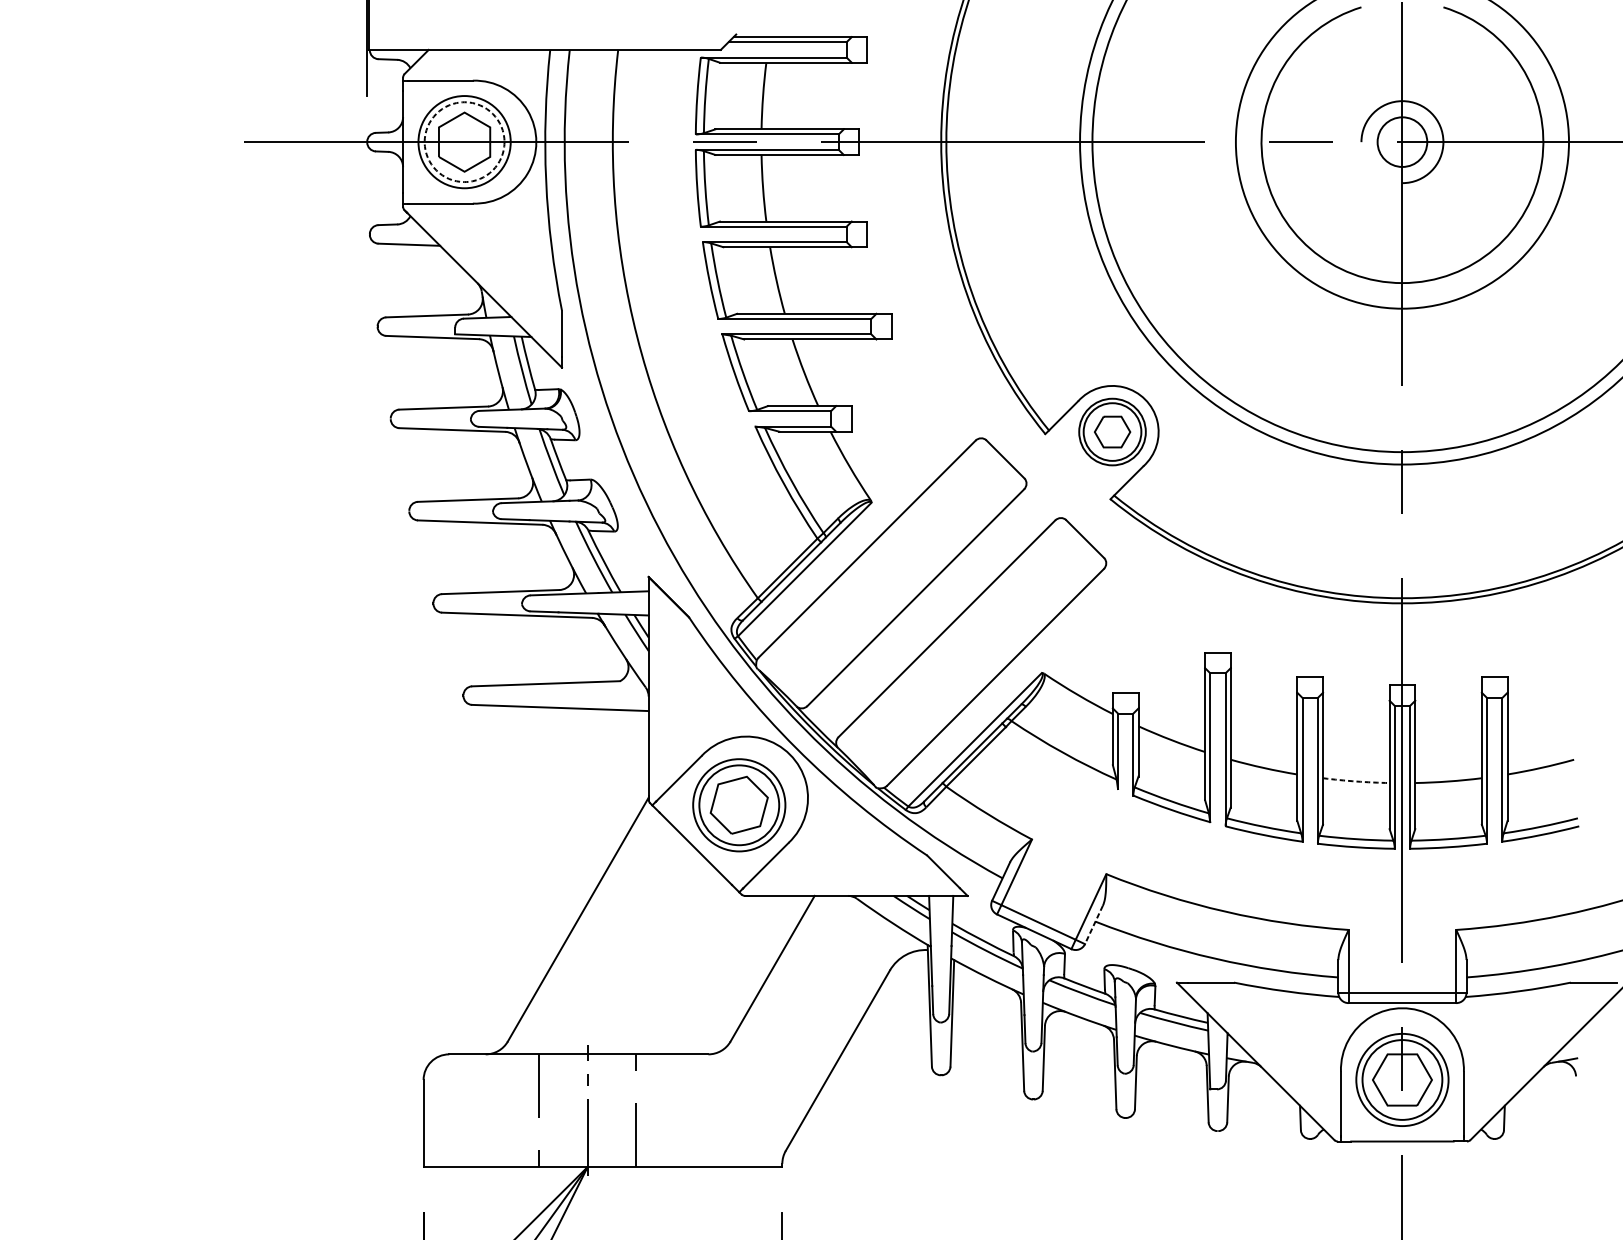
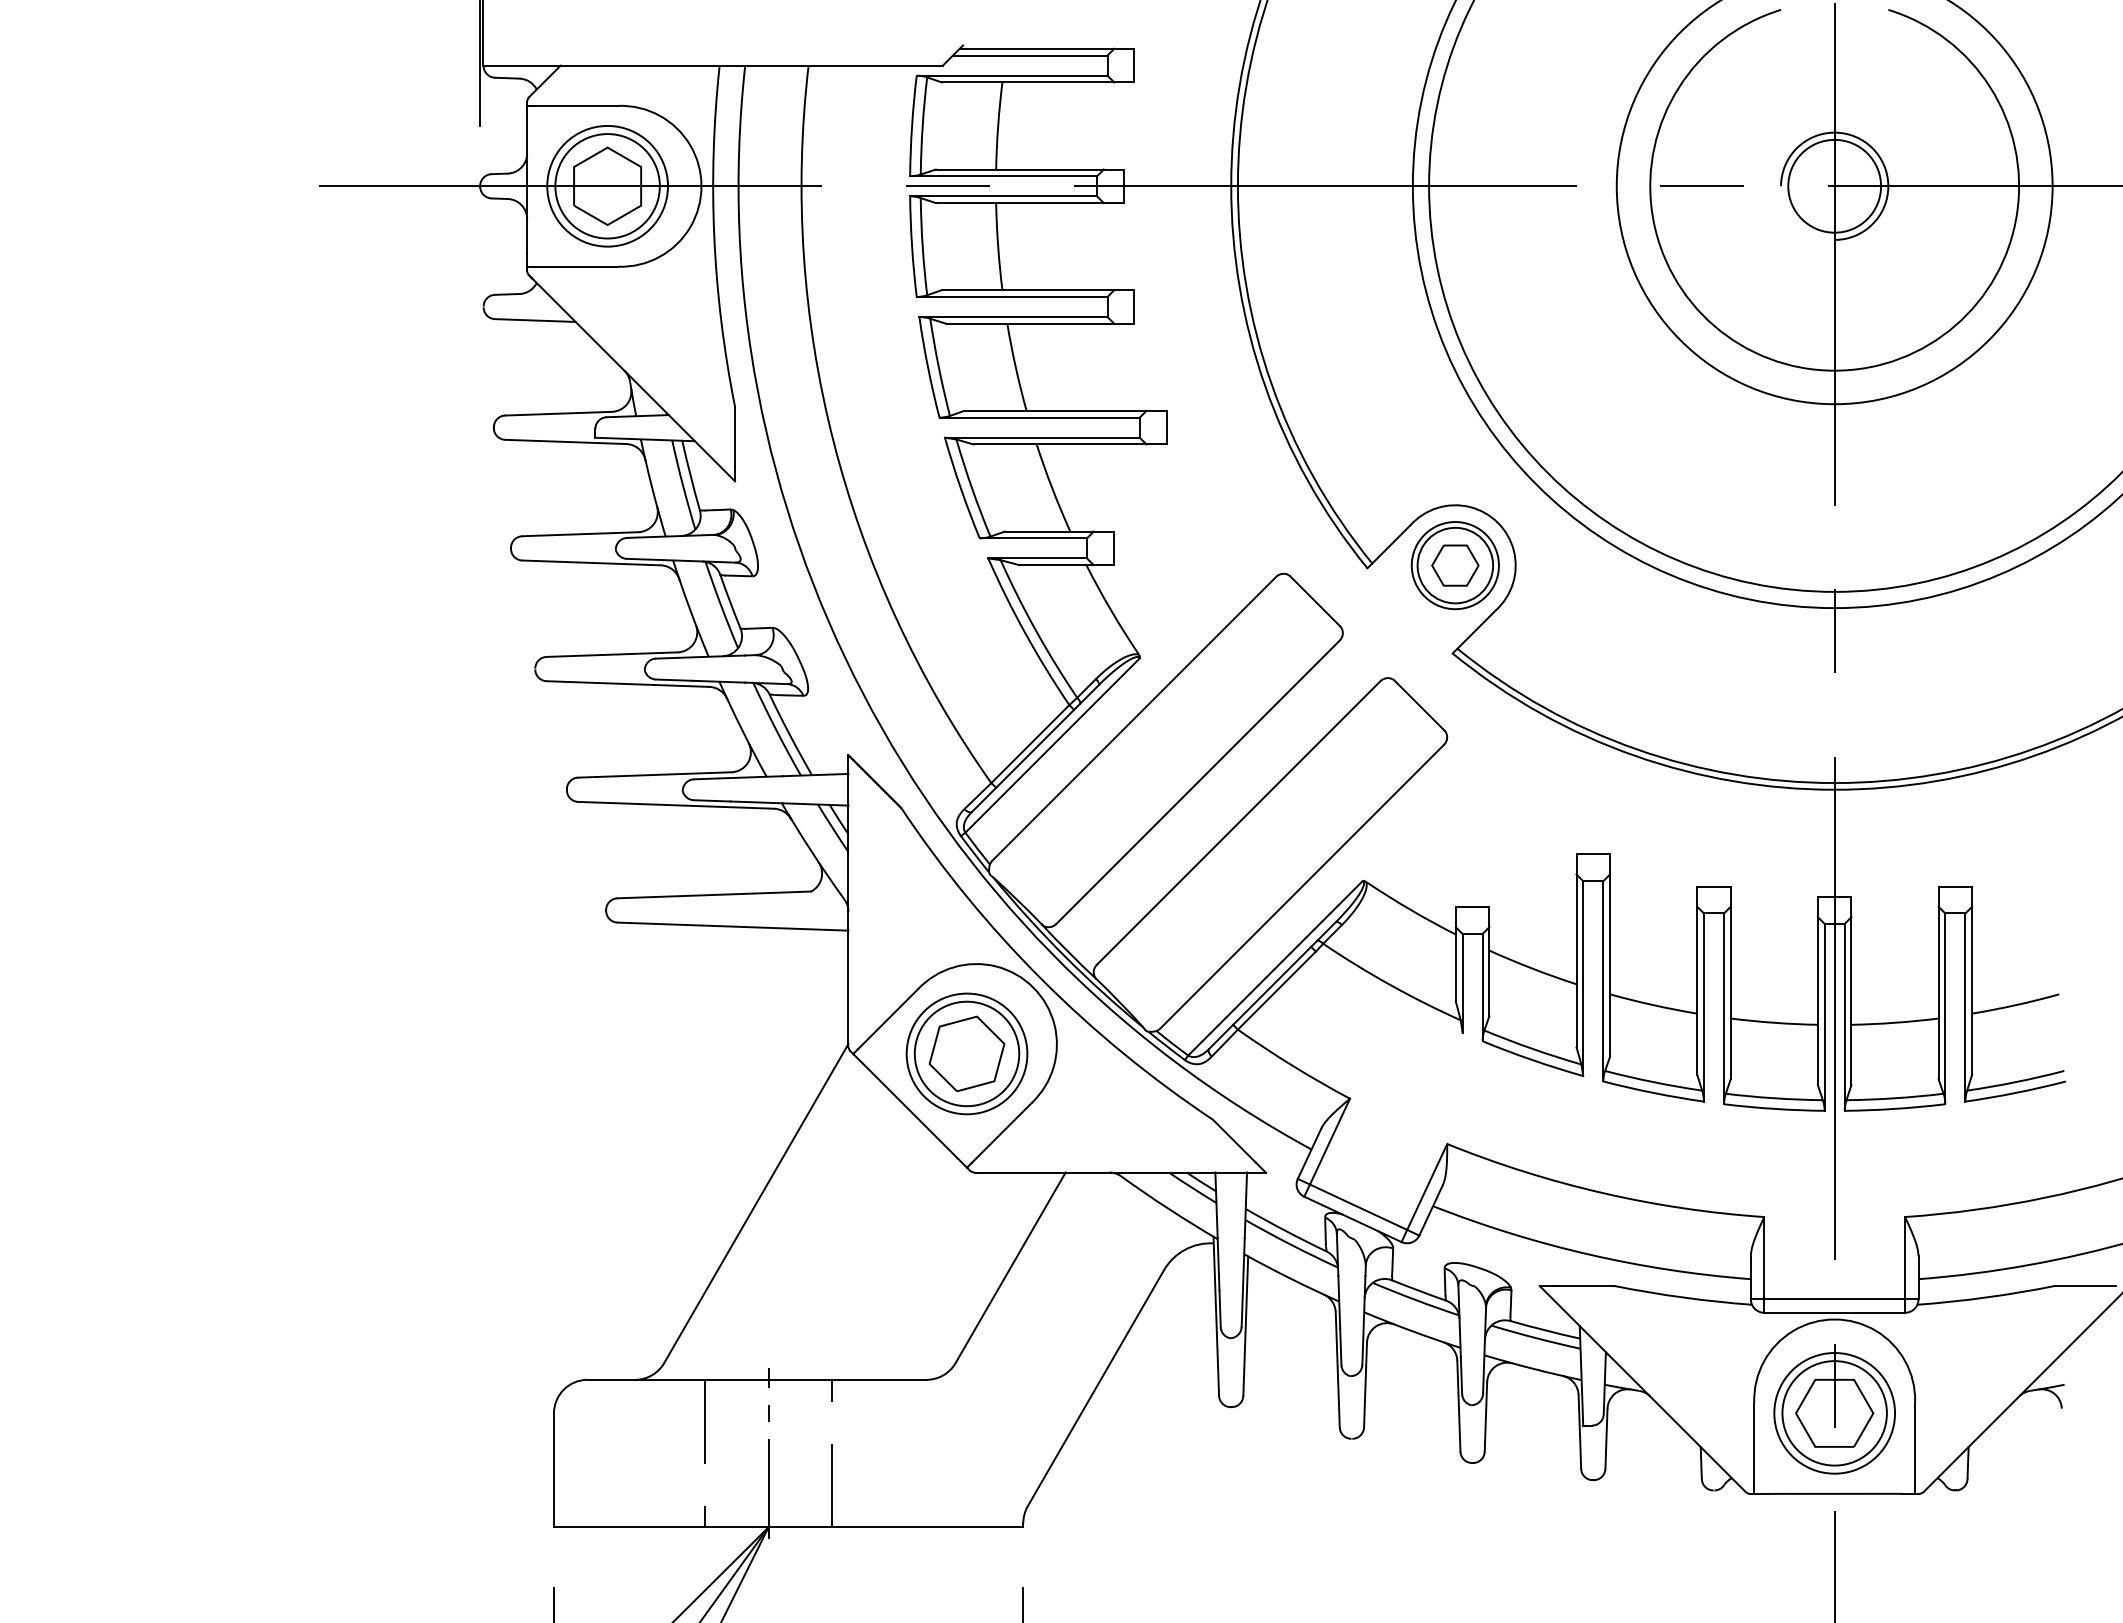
circle: (1402, 141) -> (1834, 185), size x1.43
circle: (464, 142) -> (607, 186), dashed -> solid
arc: (1356, 781) -> (1774, 1022), dashed -> solid
line: (1094, 924) -> (1431, 1210), dashed -> solid

